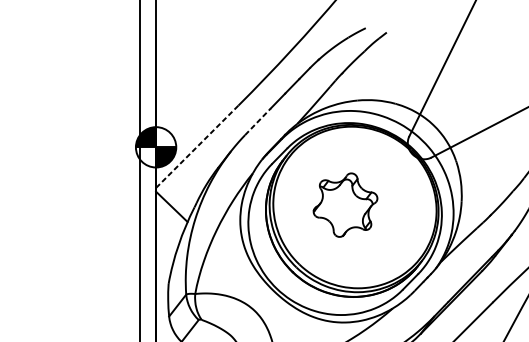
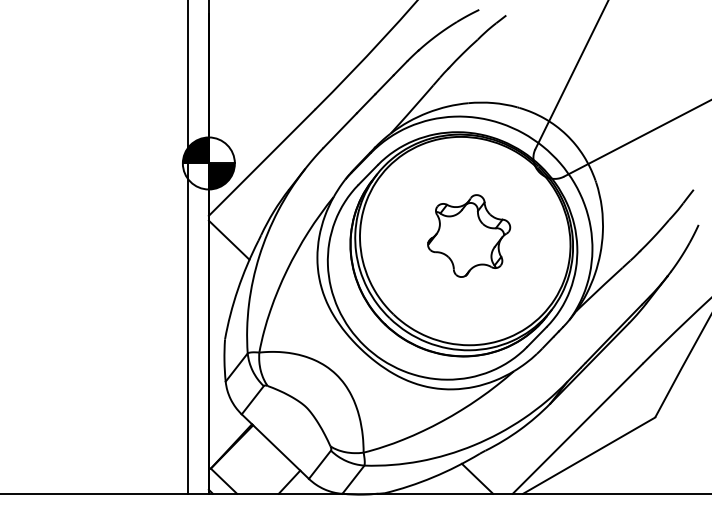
line: (258, 121) -> (340, 130), dashed -> solid
line: (197, 146) -> (262, 162), dashed -> solid
part: (345, 204) -> (469, 235), moved

